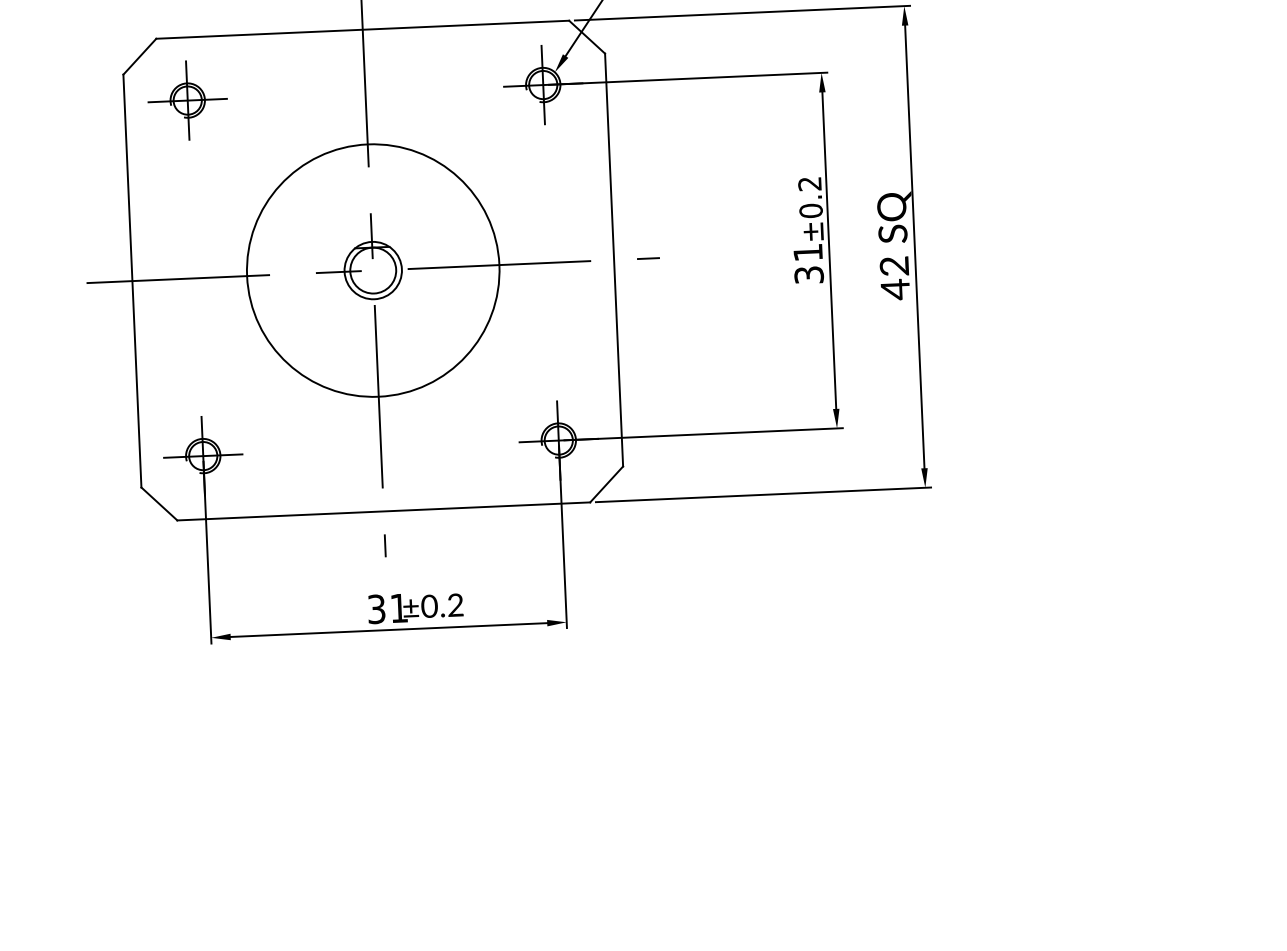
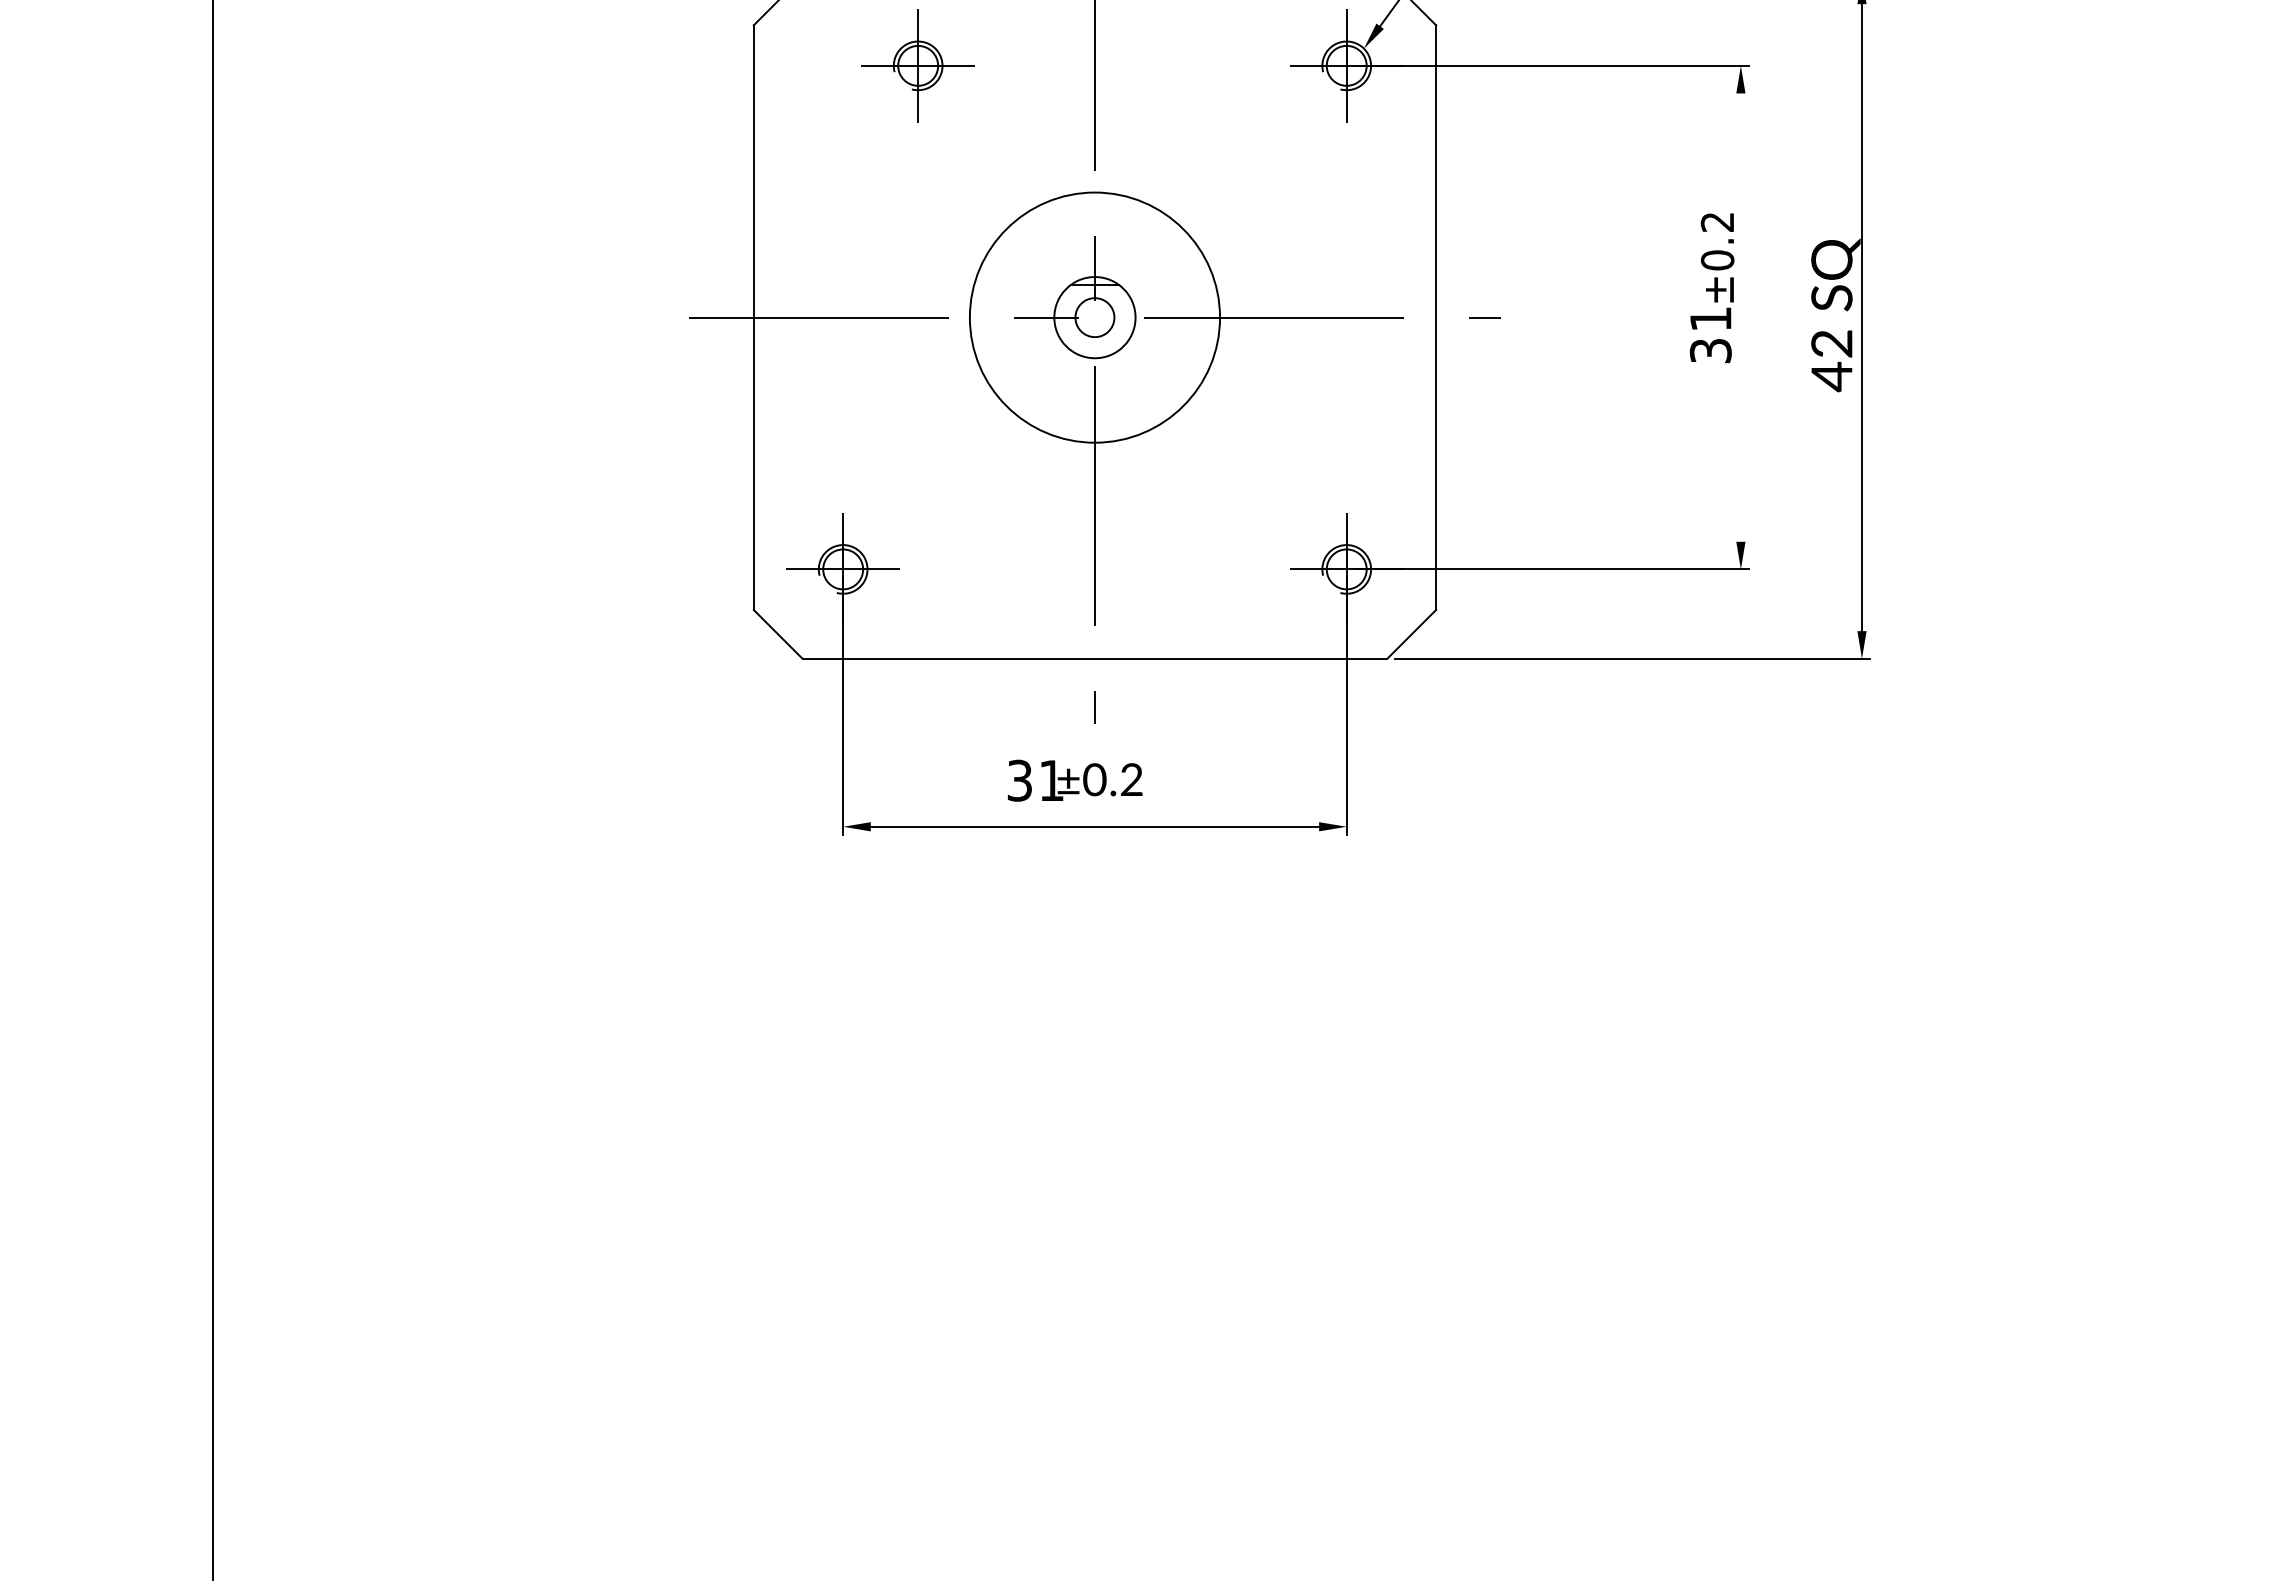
part: (187, 100) -> (917, 65), moved
line: (829, 250) -> (1740, 317), removed
circle: (372, 270) -> (1094, 317), size x0.6
circle: (372, 270) -> (1094, 317), size x0.7
text: (415, 607) -> (1075, 780), moved

